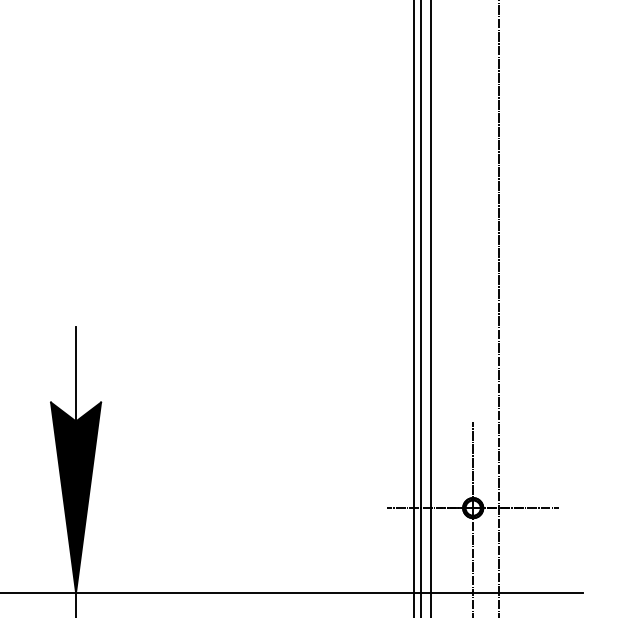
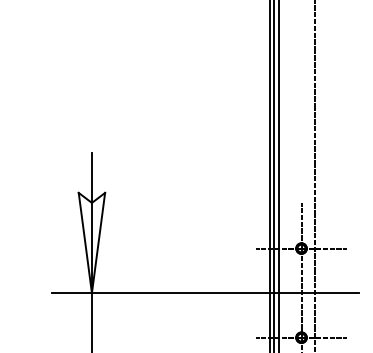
fill: (75, 496) -> (91, 242), removed

